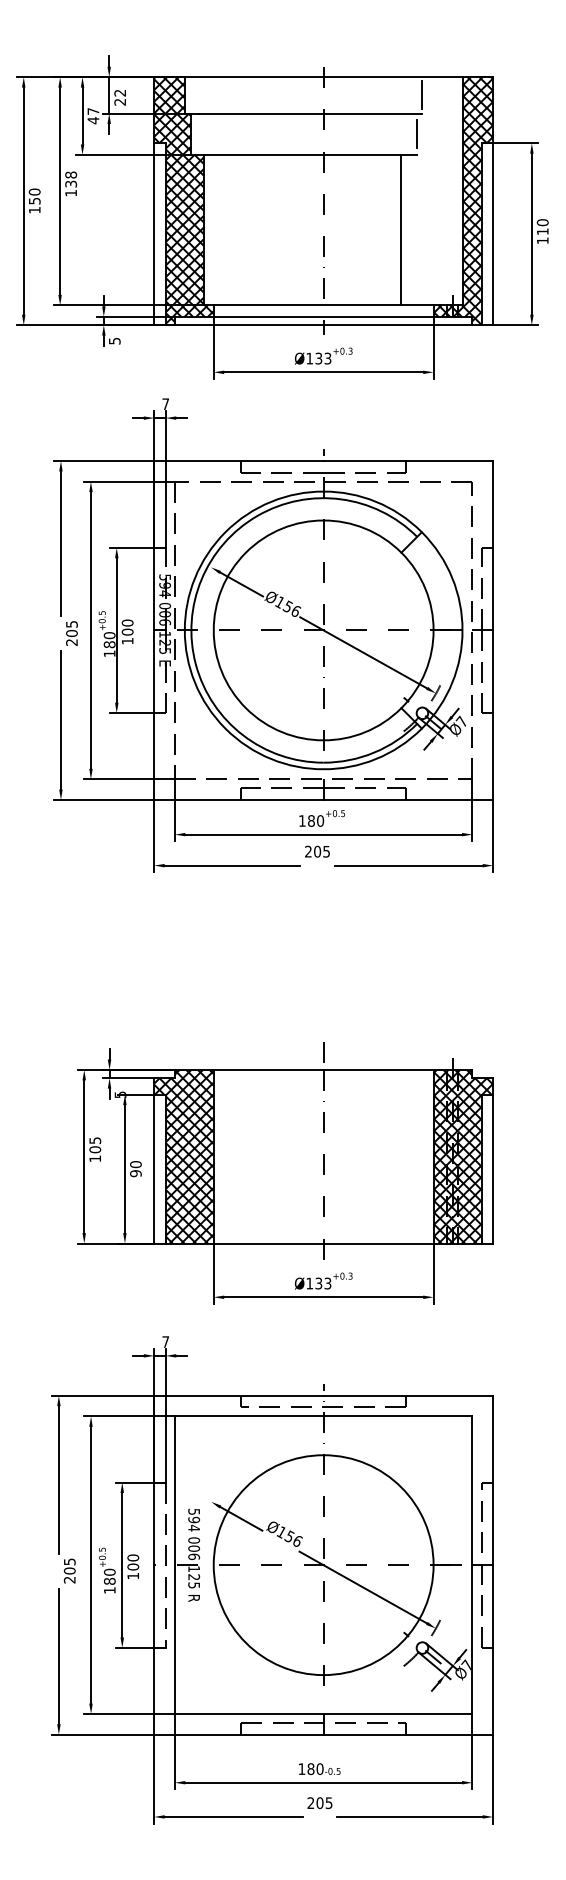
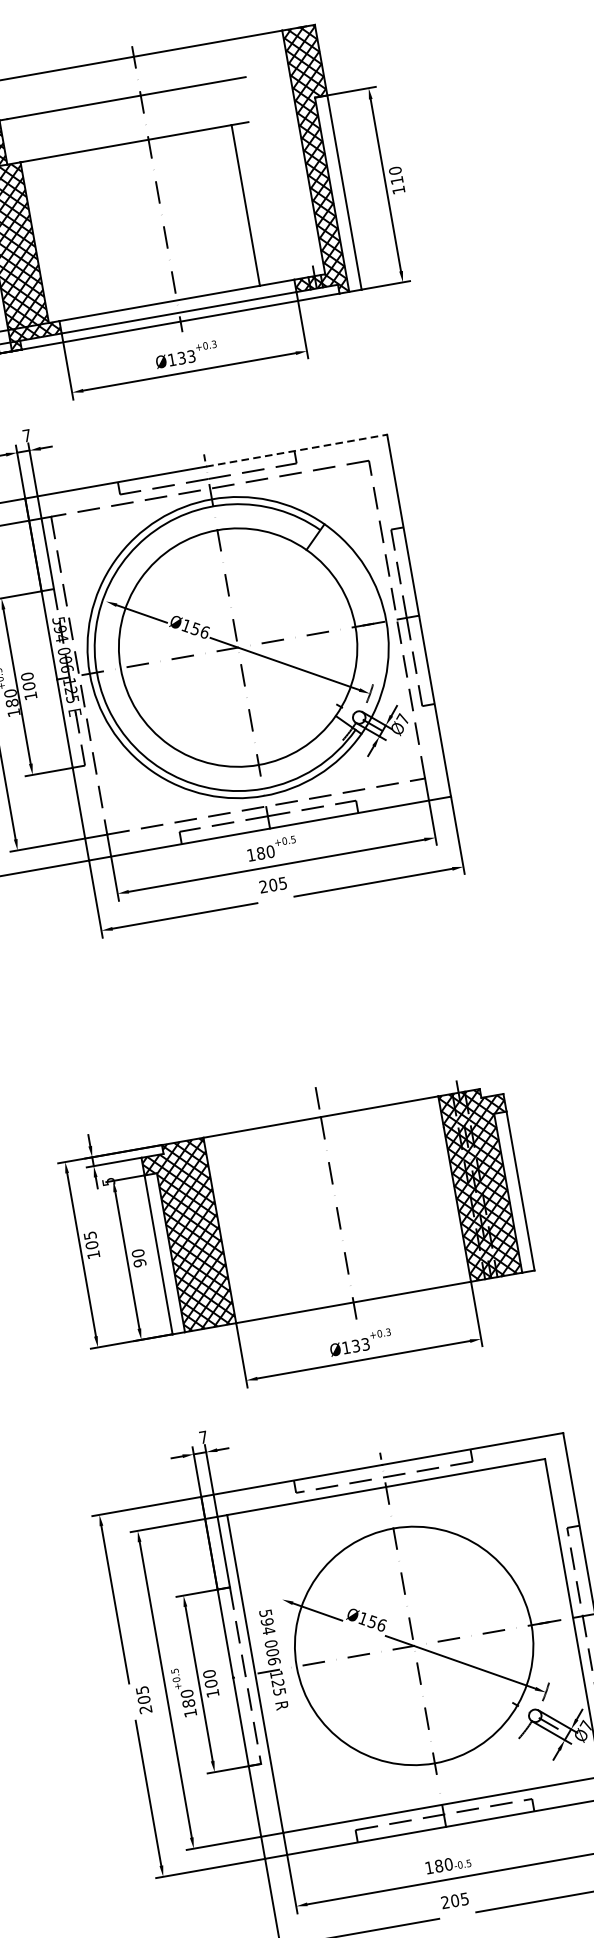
line: (421, 94) -> (241, 56), removed
line: (417, 133) -> (244, 99), removed
line: (408, 460) -> (296, 450), solid -> dashed

